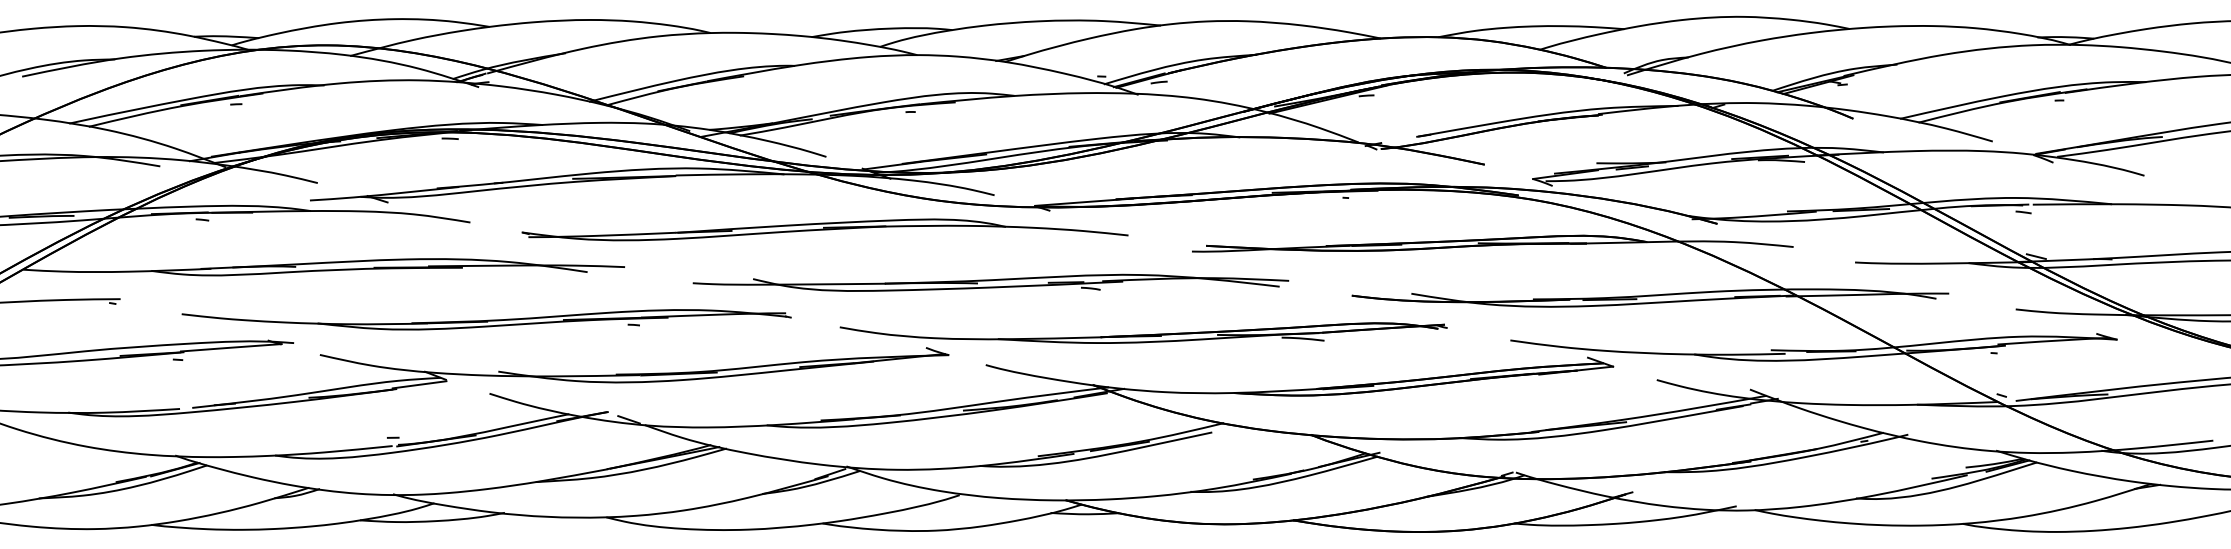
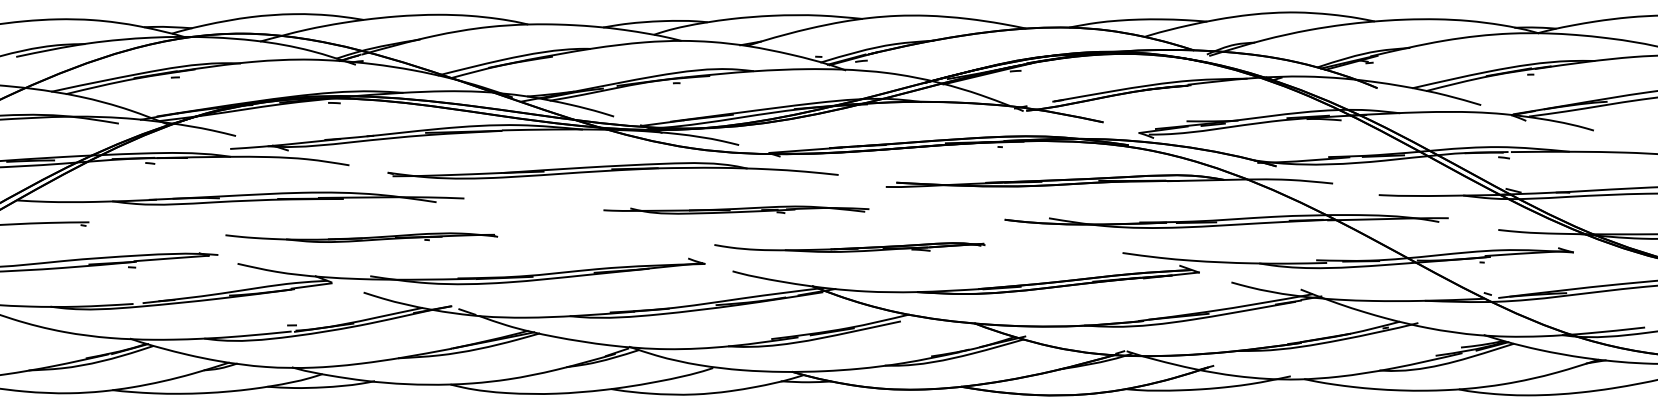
part: (990, 282) -> (736, 209), size x0.6
part: (486, 319) -> (361, 237), size x0.6
part: (1143, 332) -> (849, 247), size x0.6

